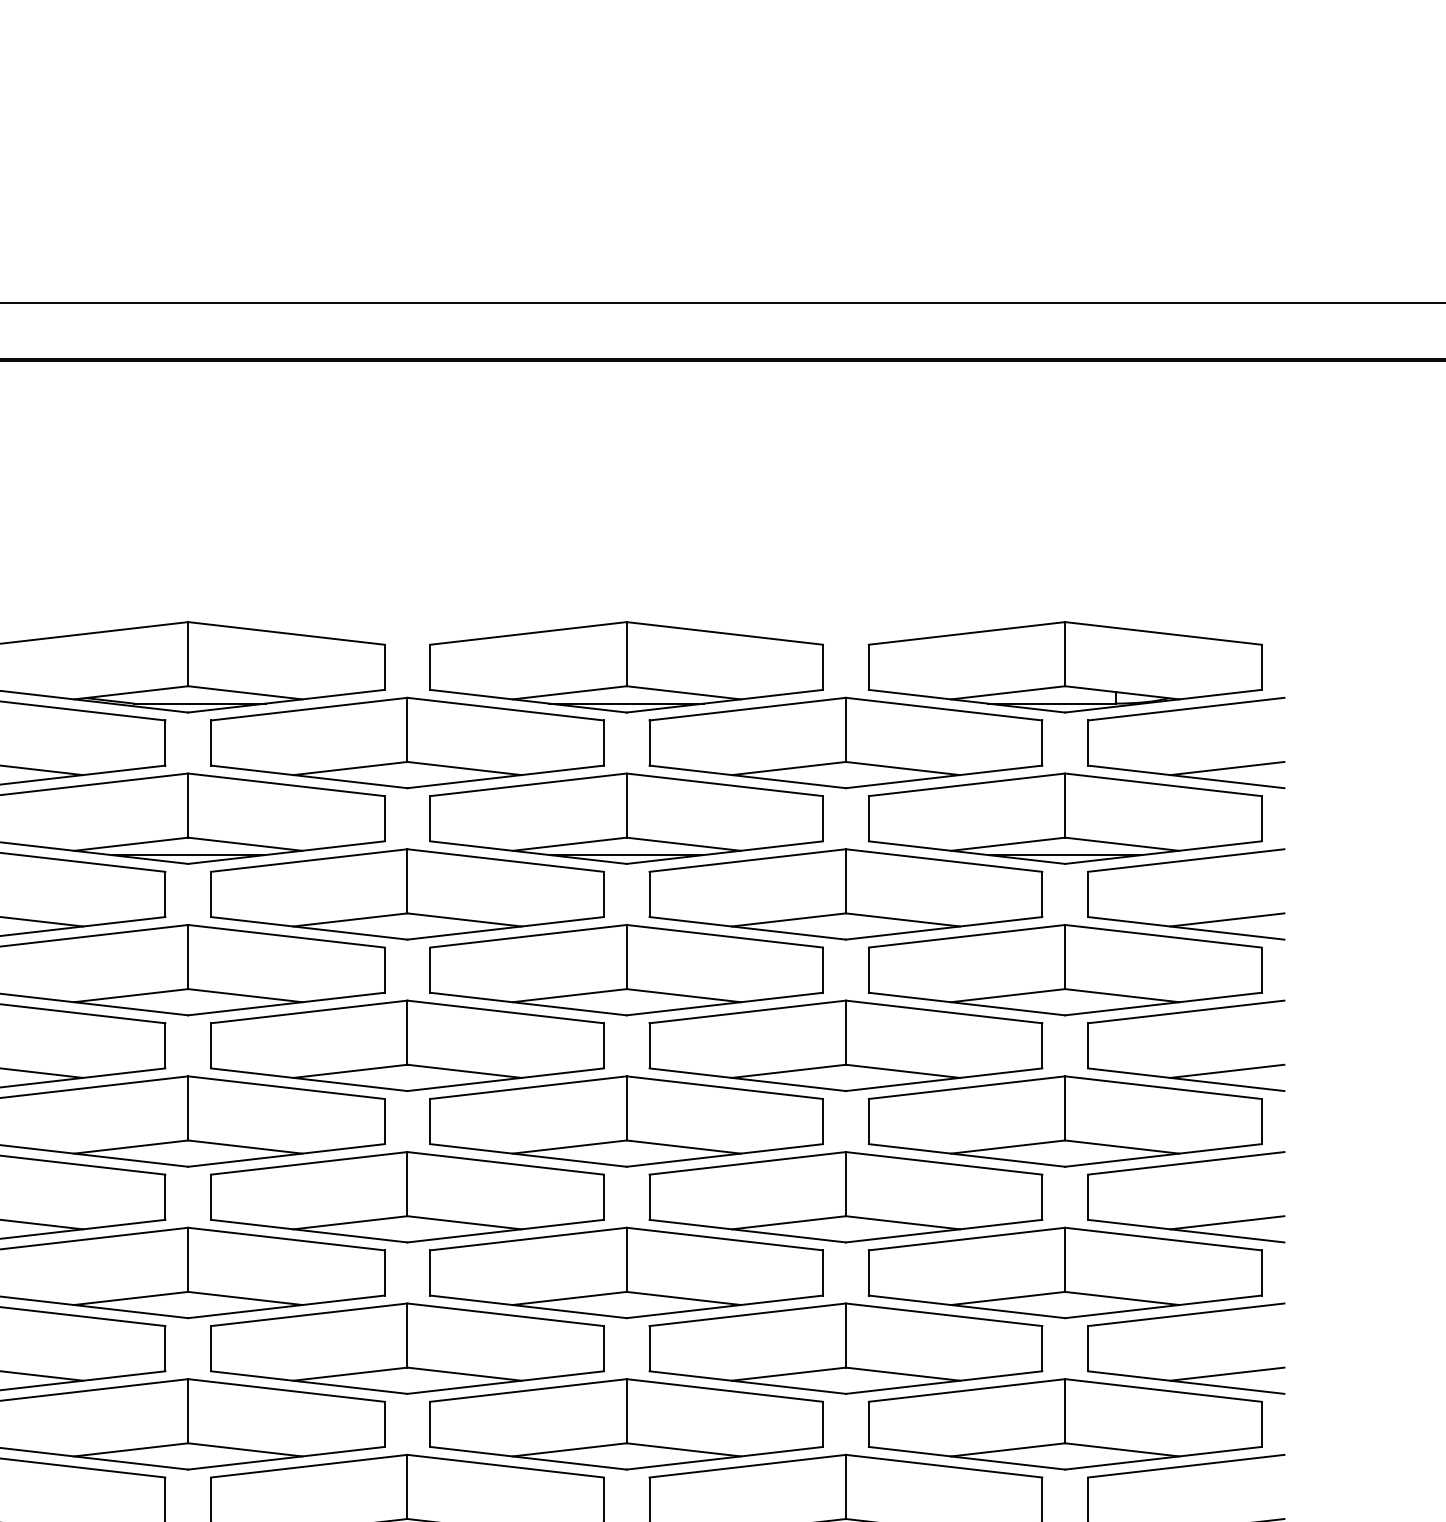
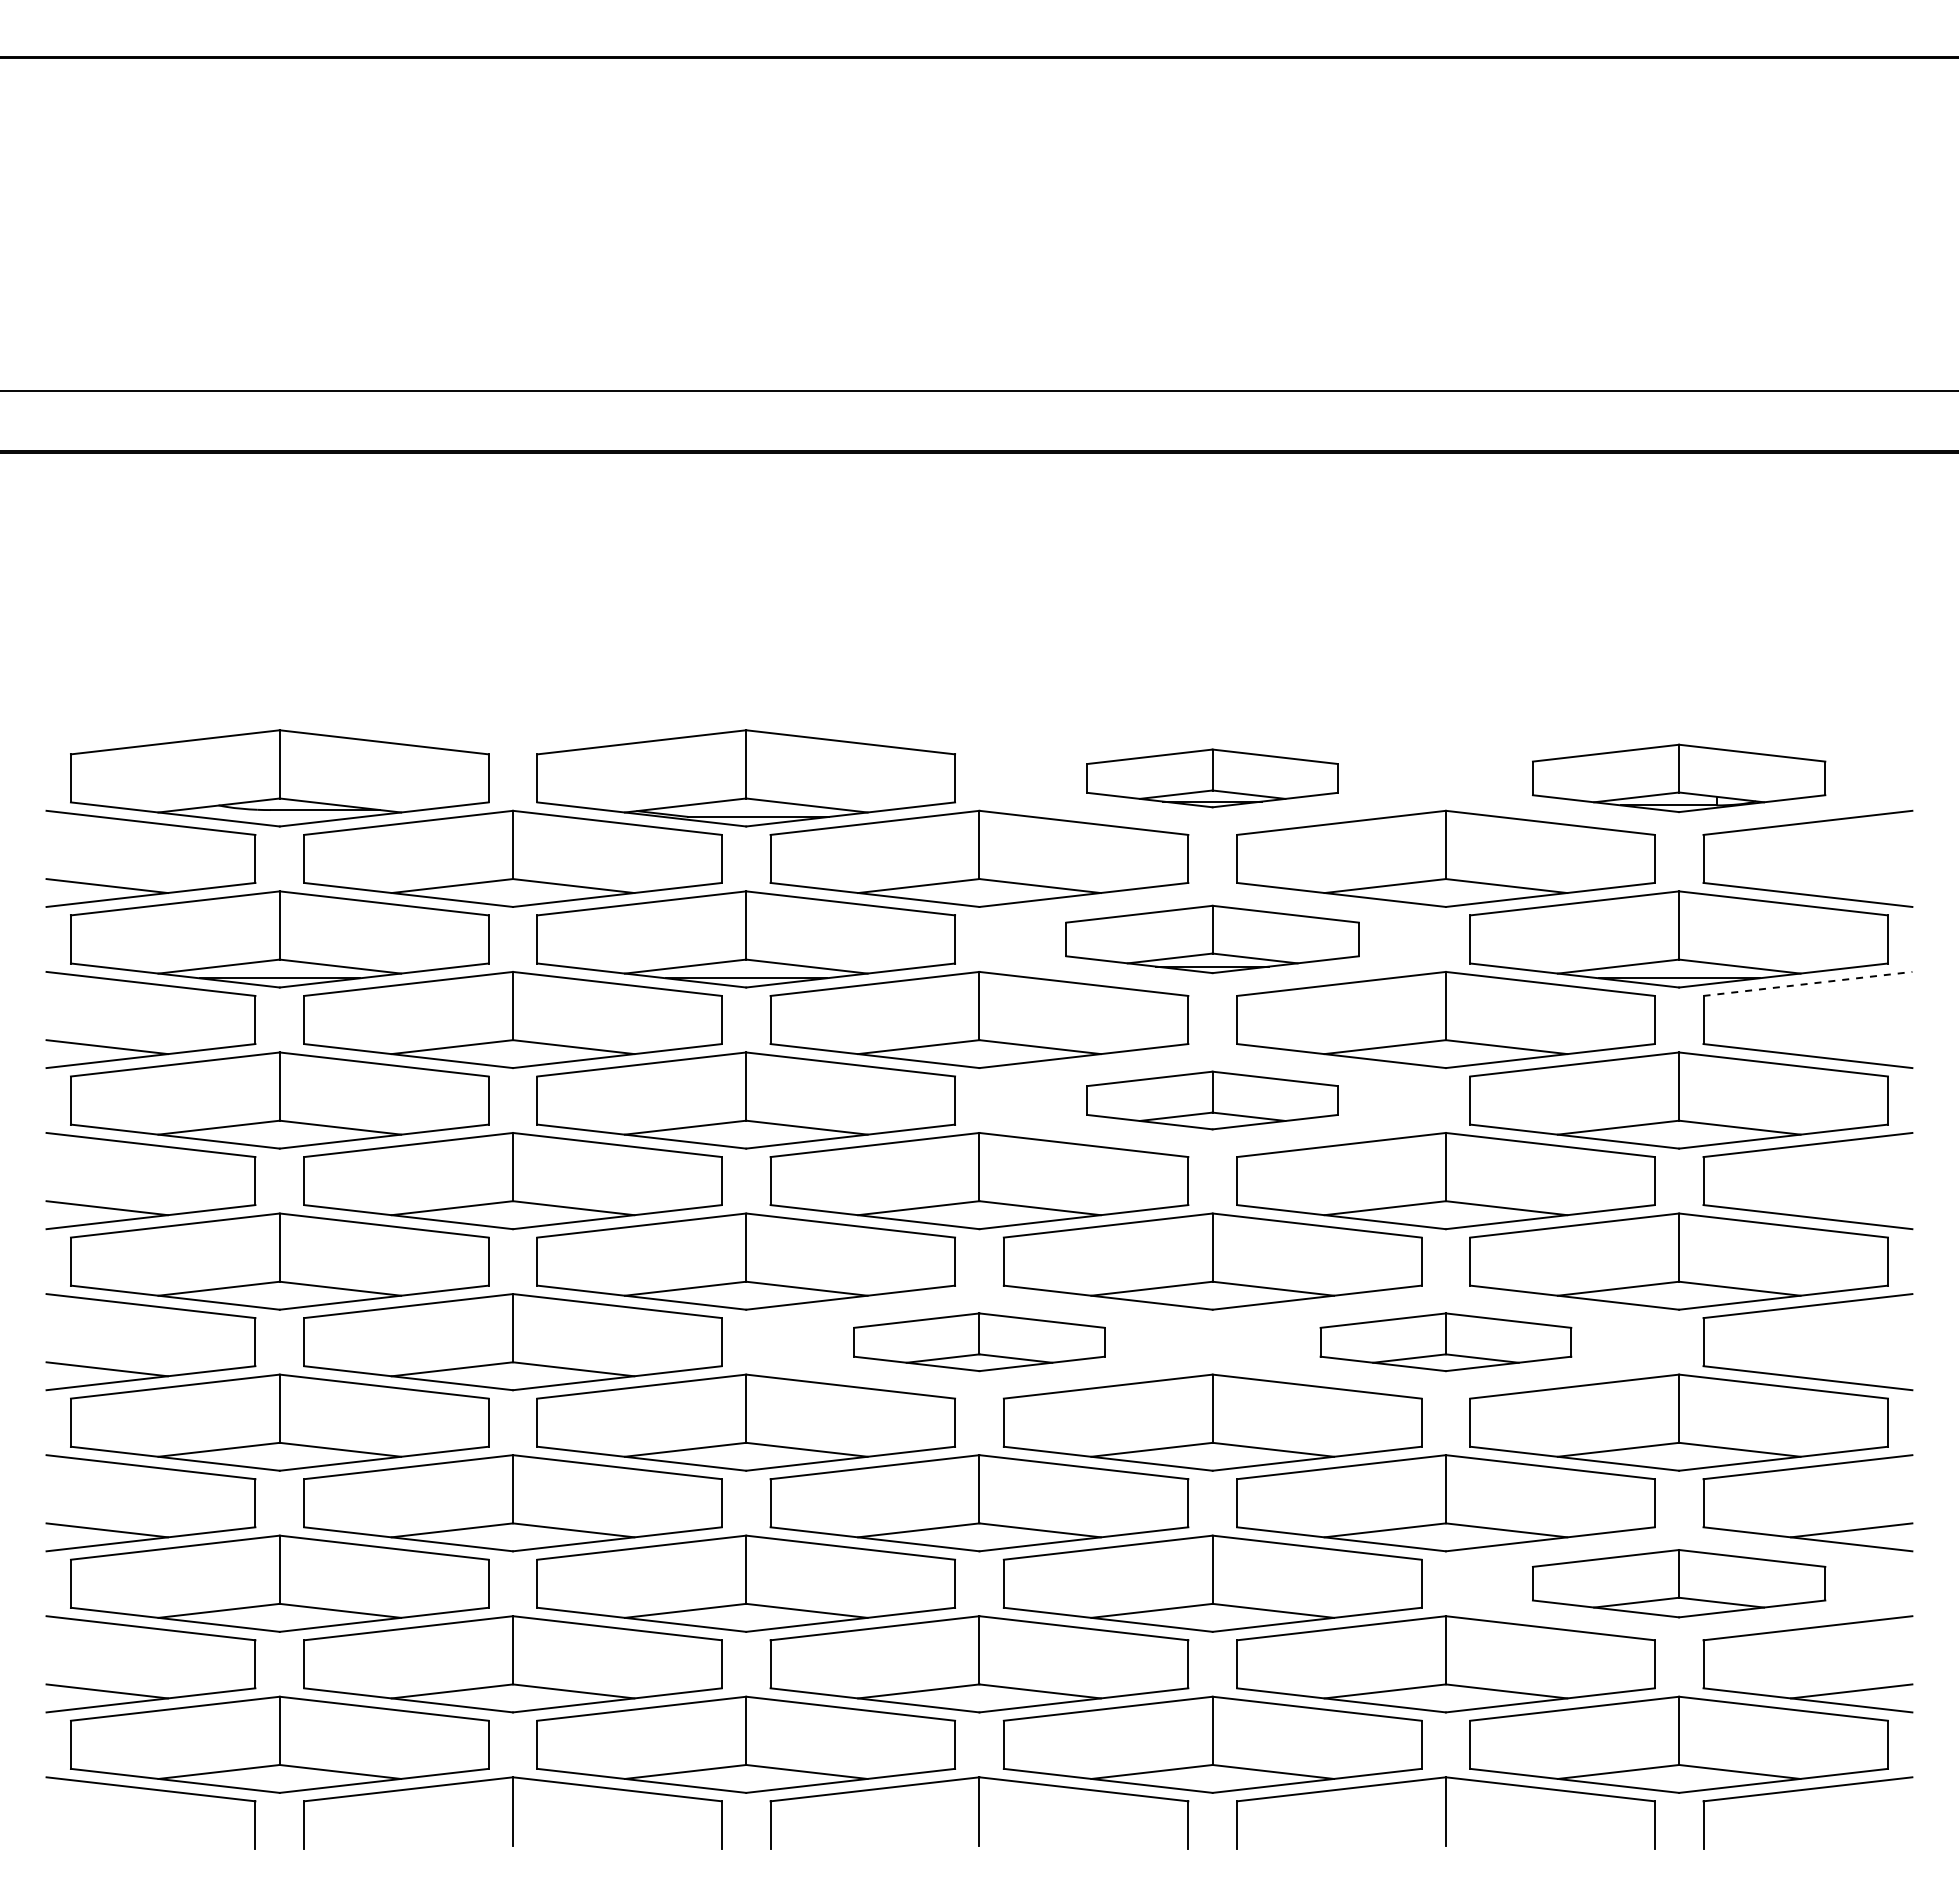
part: (626, 667) -> (1212, 778), size x0.6
part: (1064, 667) -> (1678, 778), size x0.7
line: (1227, 768) -> (1851, 886), removed
part: (626, 818) -> (1212, 939), size x0.7
line: (1186, 860) -> (1808, 983), solid -> dashed
line: (1227, 920) -> (1851, 1047), removed
part: (626, 970) -> (1212, 1100), size x0.6
line: (1227, 1071) -> (1851, 1208), removed
part: (407, 1197) -> (979, 1342), size x0.6
part: (845, 1197) -> (1445, 1342), size x0.6
line: (1227, 1222) -> (1851, 1369), removed
part: (1064, 1424) -> (1678, 1583), size x0.7

